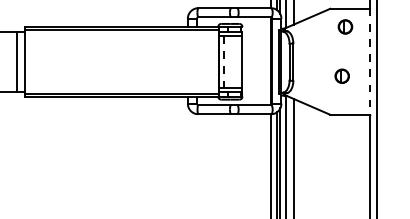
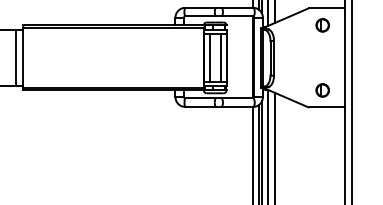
line: (236, 61) -> (220, 57), added
line: (369, 61) -> (345, 57), dashed -> solid
line: (224, 62) -> (209, 58), dashed -> solid
part: (341, 76) -> (322, 90), moved

